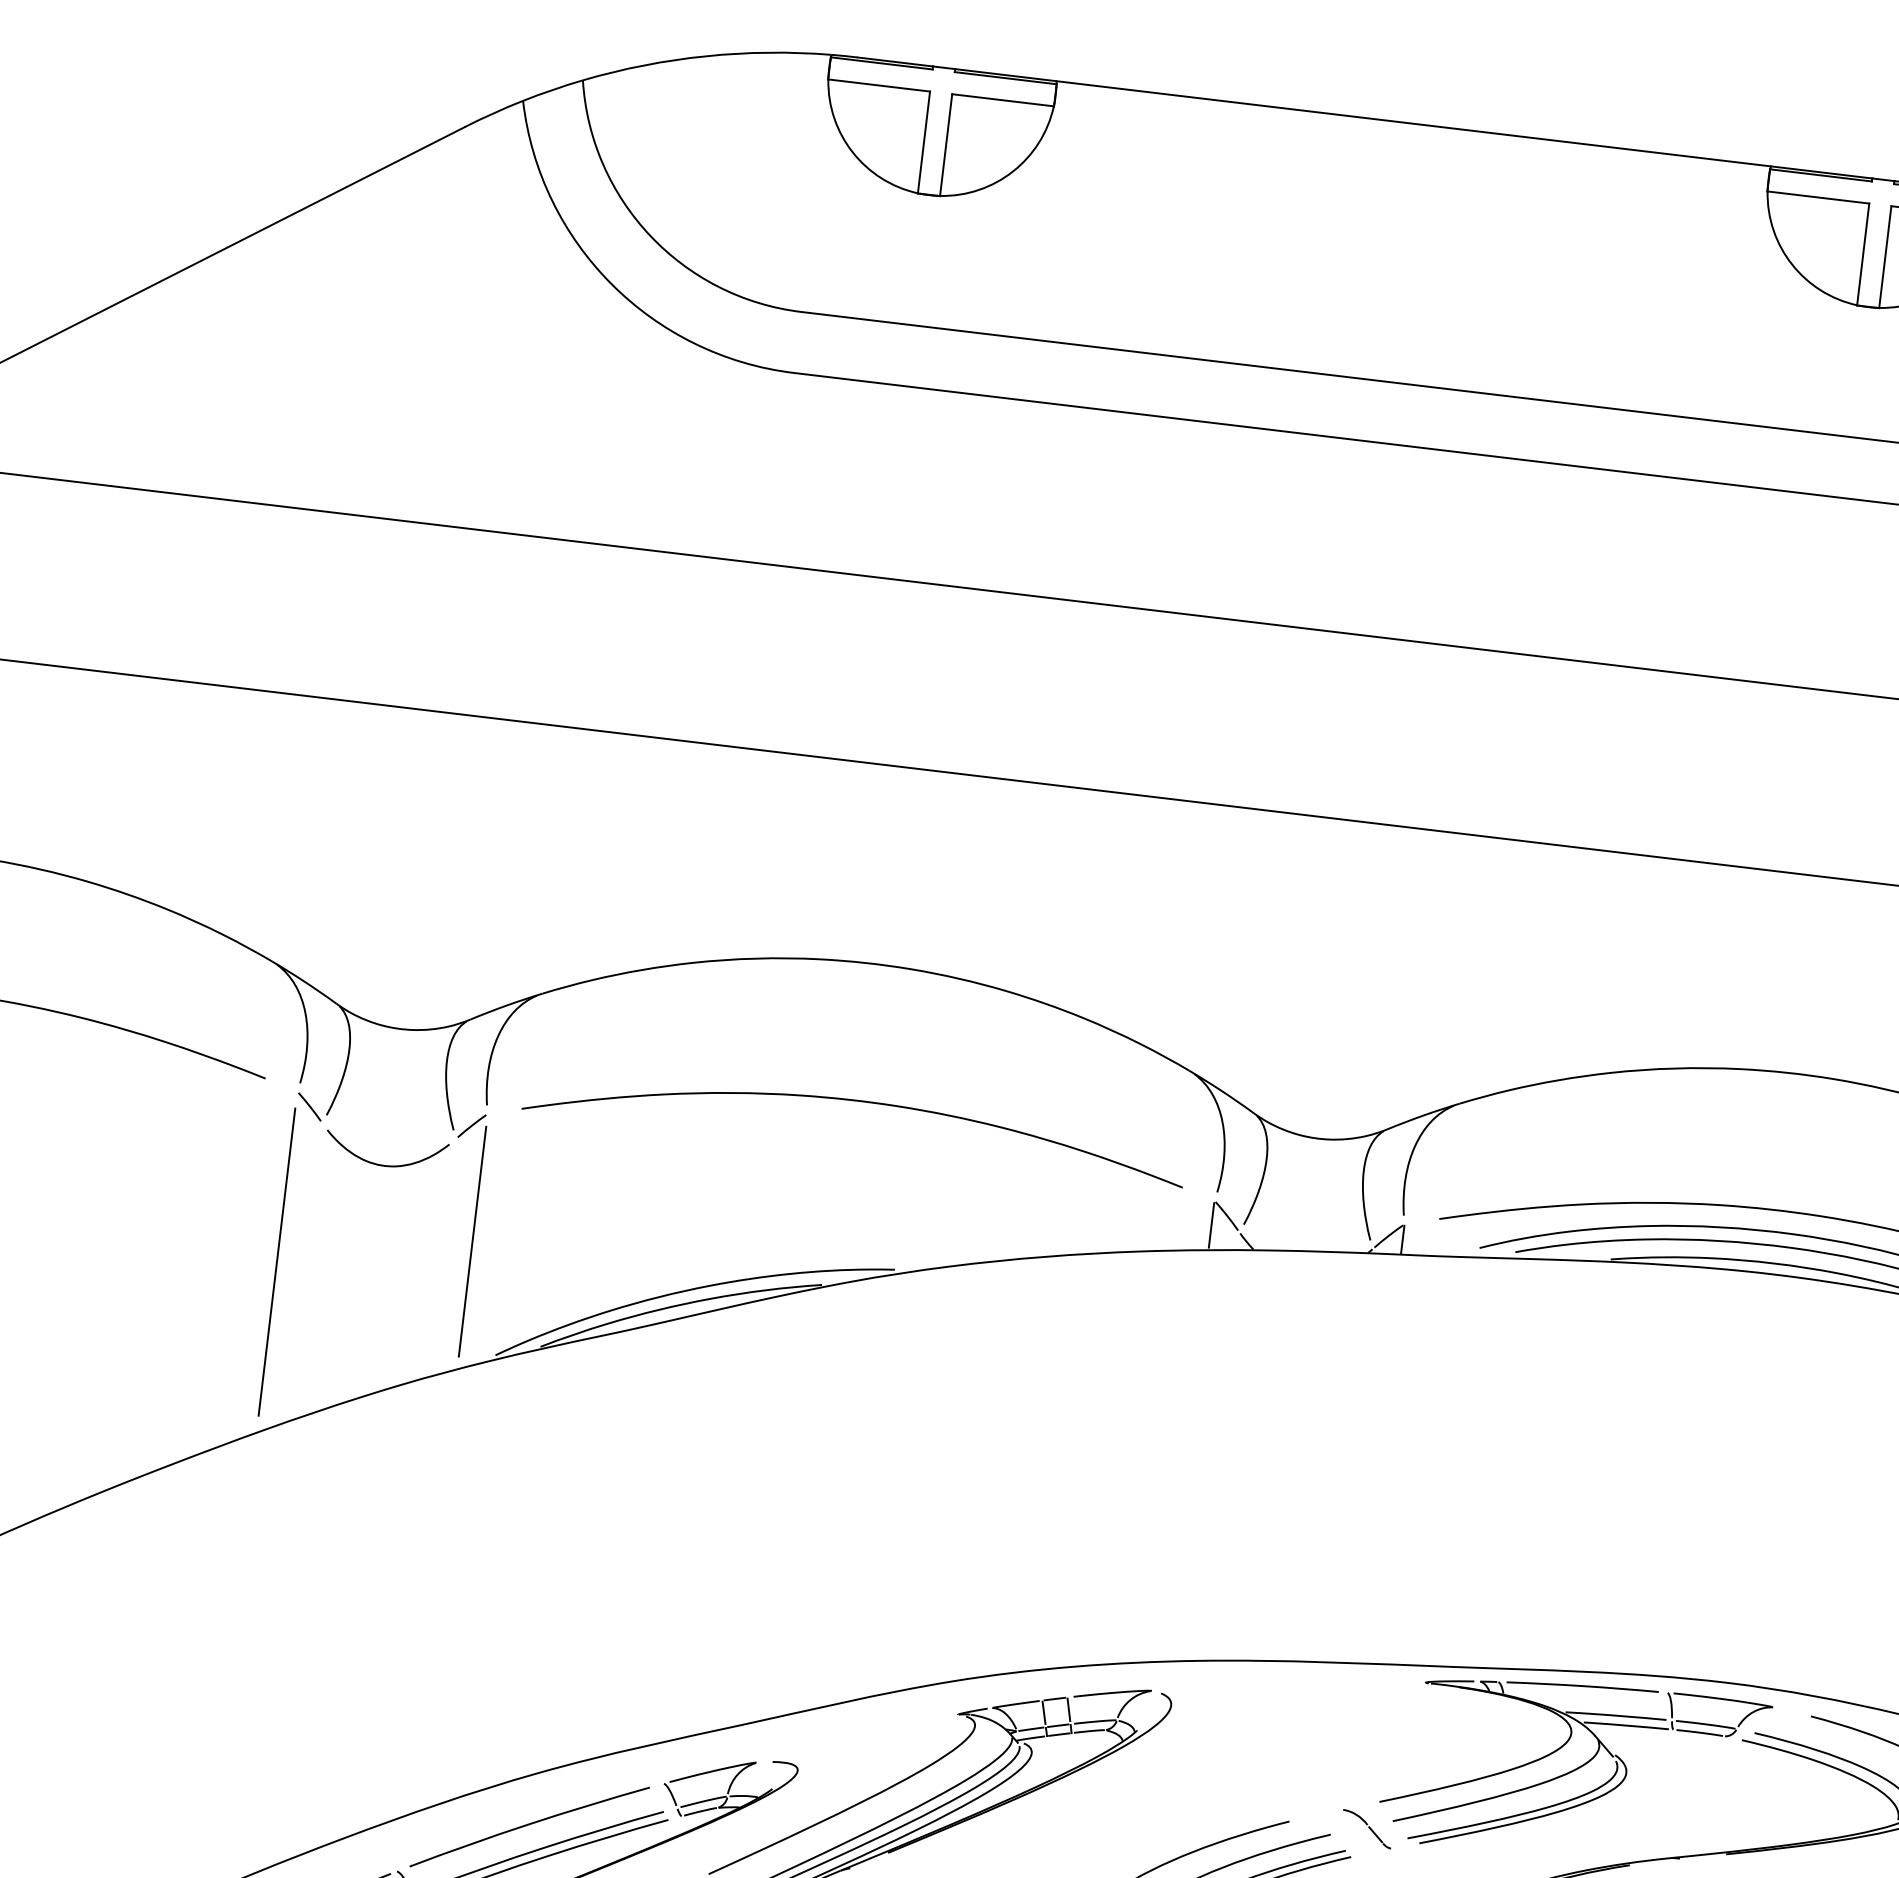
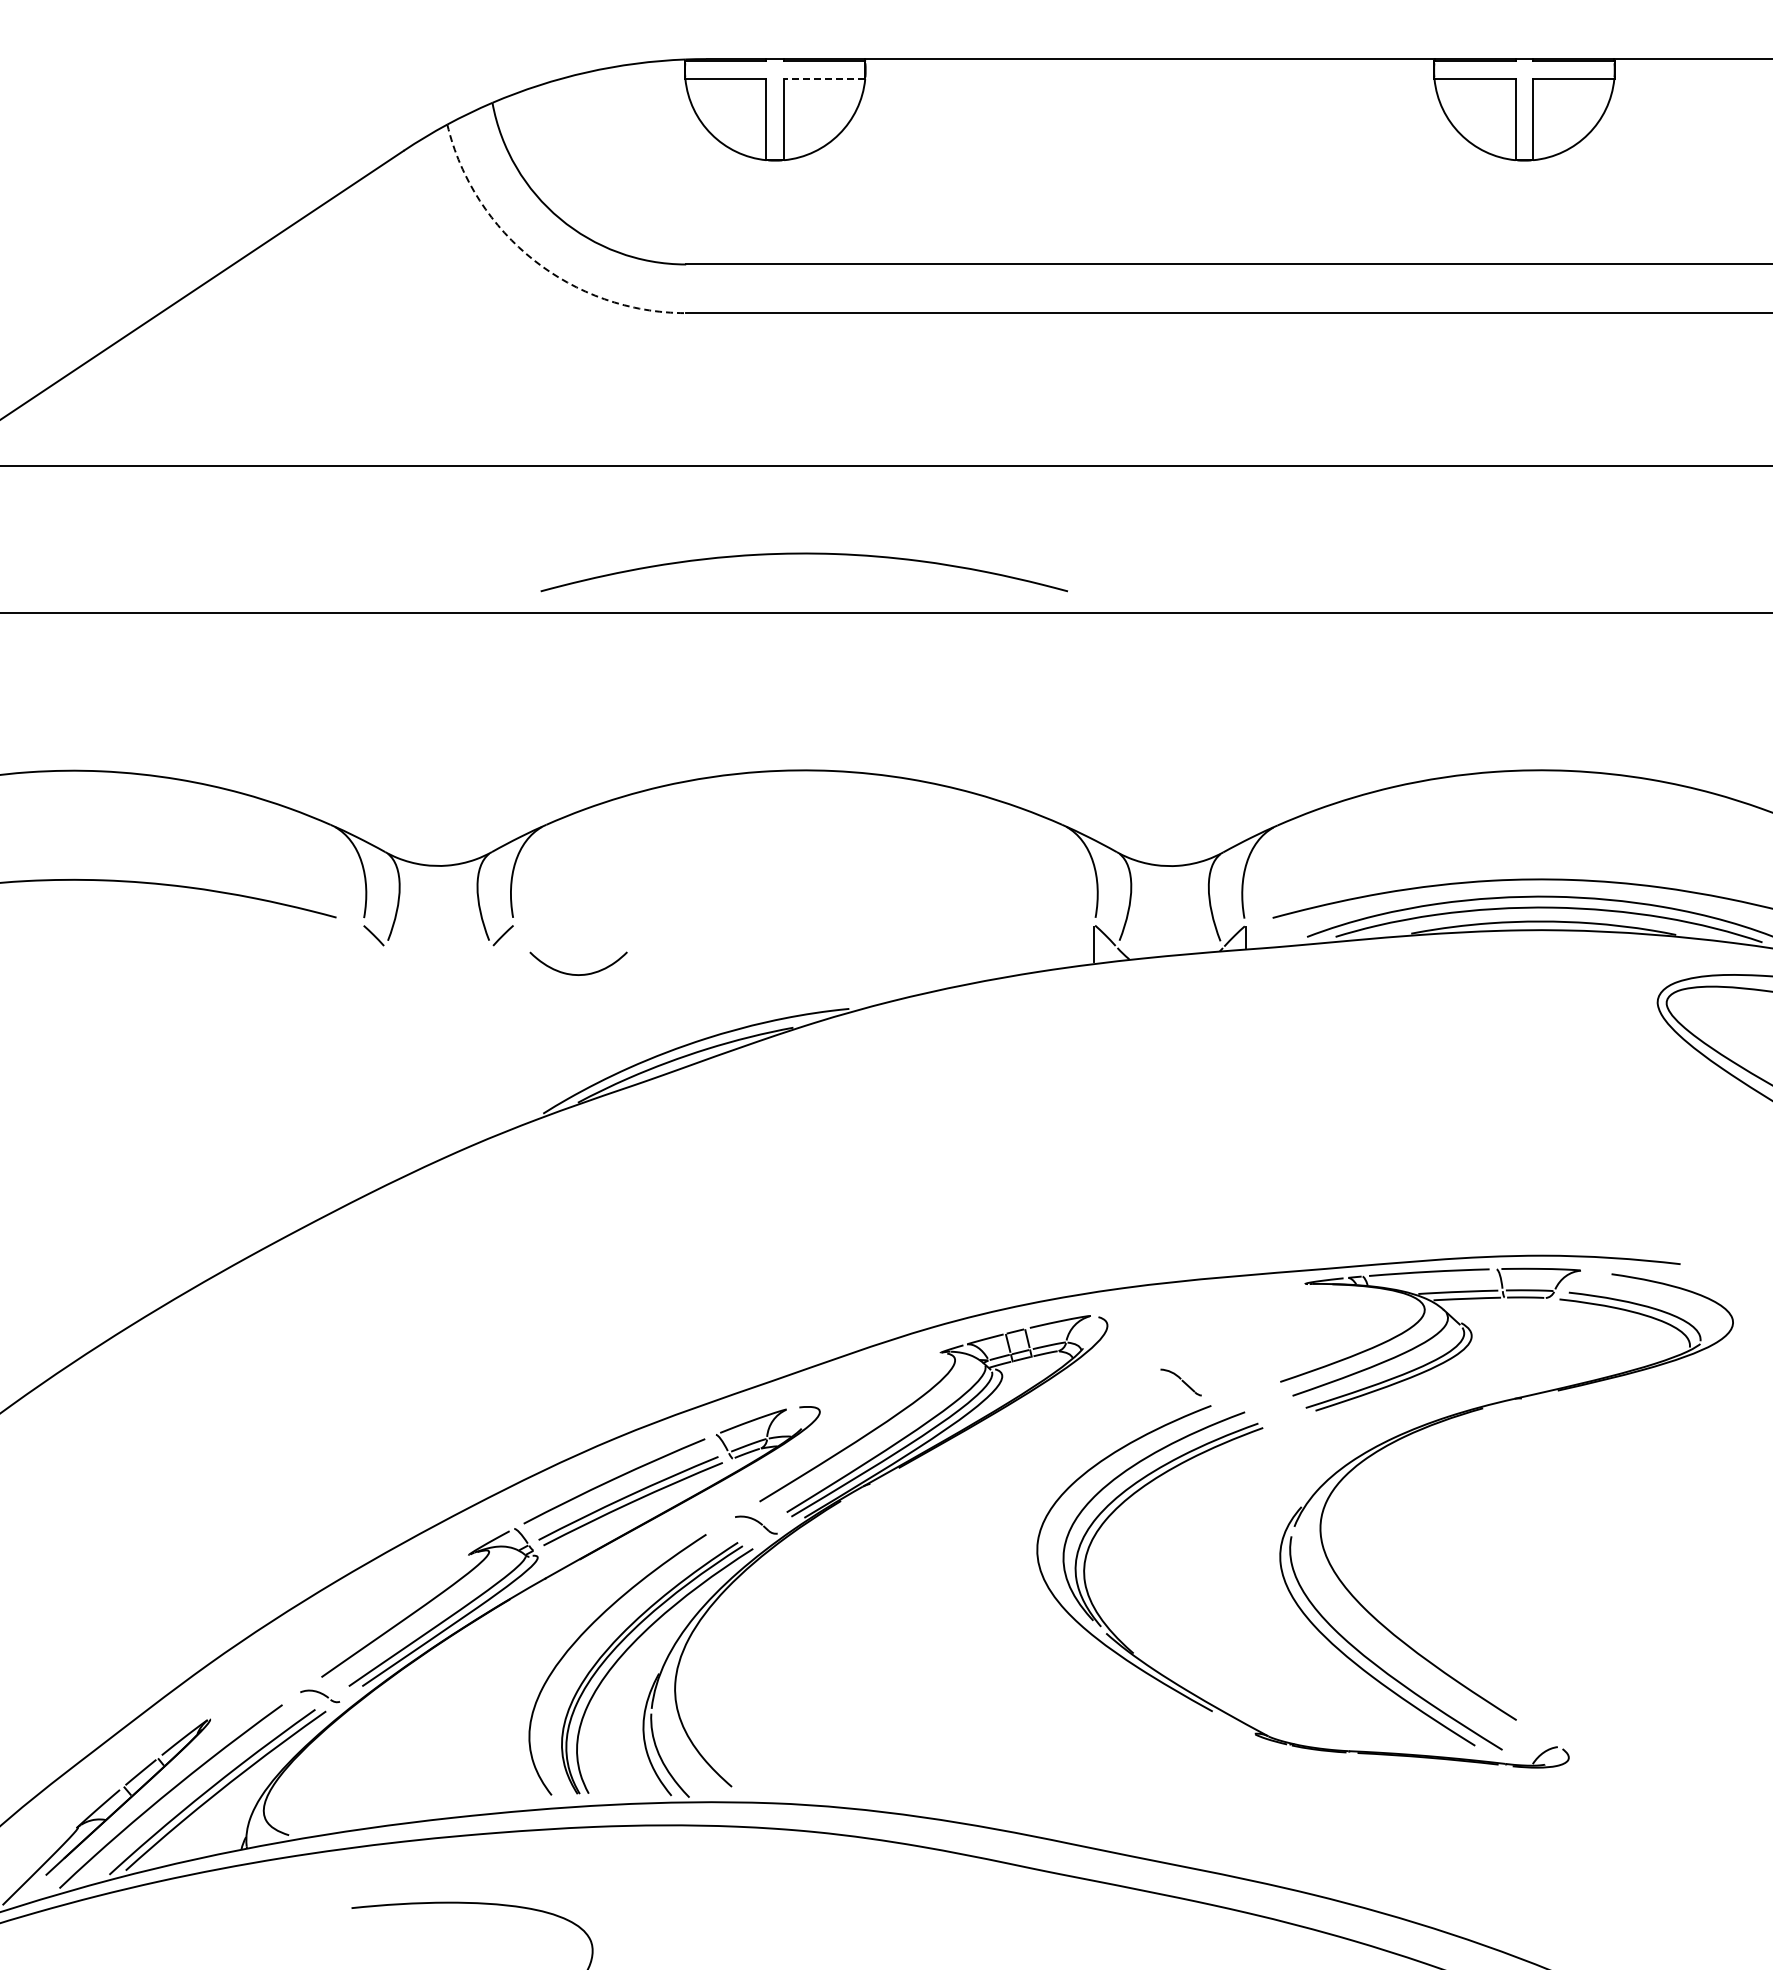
line: (1002, 100) -> (824, 79), solid -> dashed
arc: (612, 284) -> (534, 260), solid -> dashed
curve: (856, 1101) -> (803, 554), moved
curve: (384, 1165) -> (578, 974), moved
line: (472, 1241) -> (514, 1026), removed
line: (276, 1261) -> (362, 1060), removed
part: (1366, 1829) -> (1180, 1382), moved

